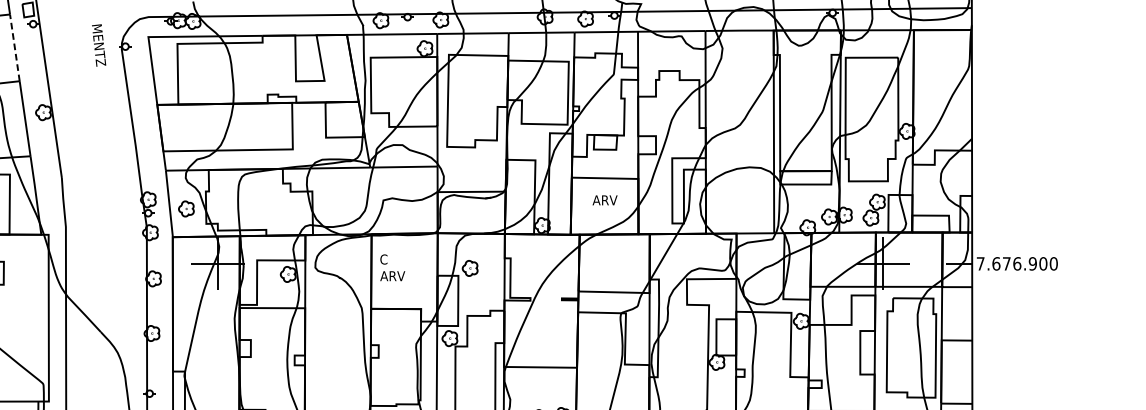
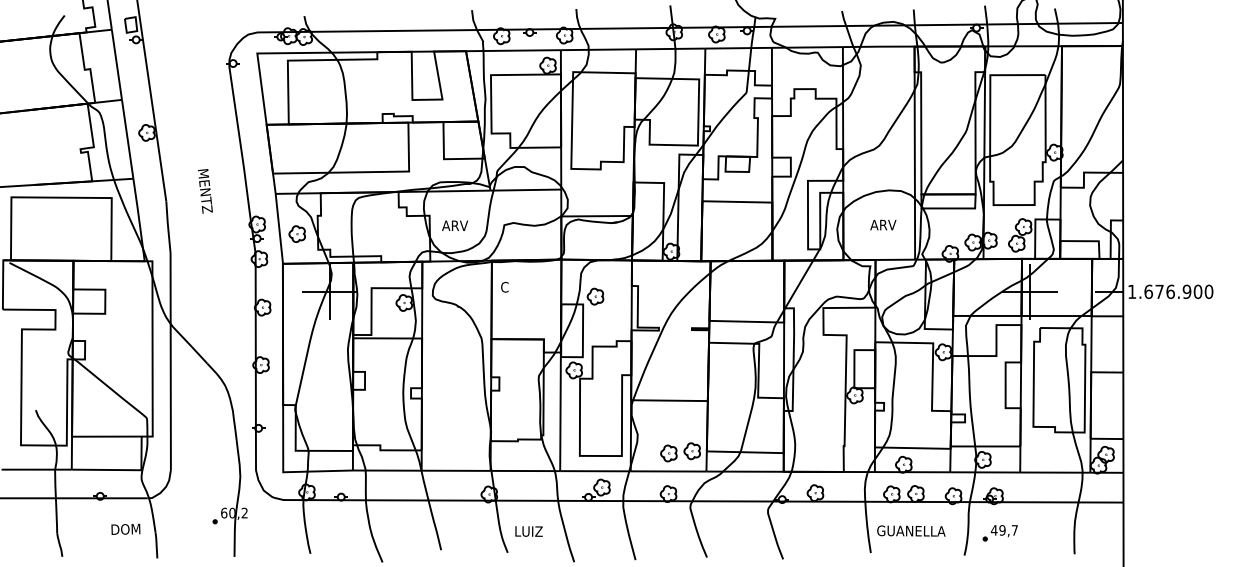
text: (99, 45) -> (205, 191), moved
line: (14, 47) -> (116, 64), dashed -> solid
text: (605, 199) -> (883, 224), moved
text: (981, 263) -> (1132, 291), 7.676.900 -> 1.676.900
text: (393, 275) -> (455, 225), moved

